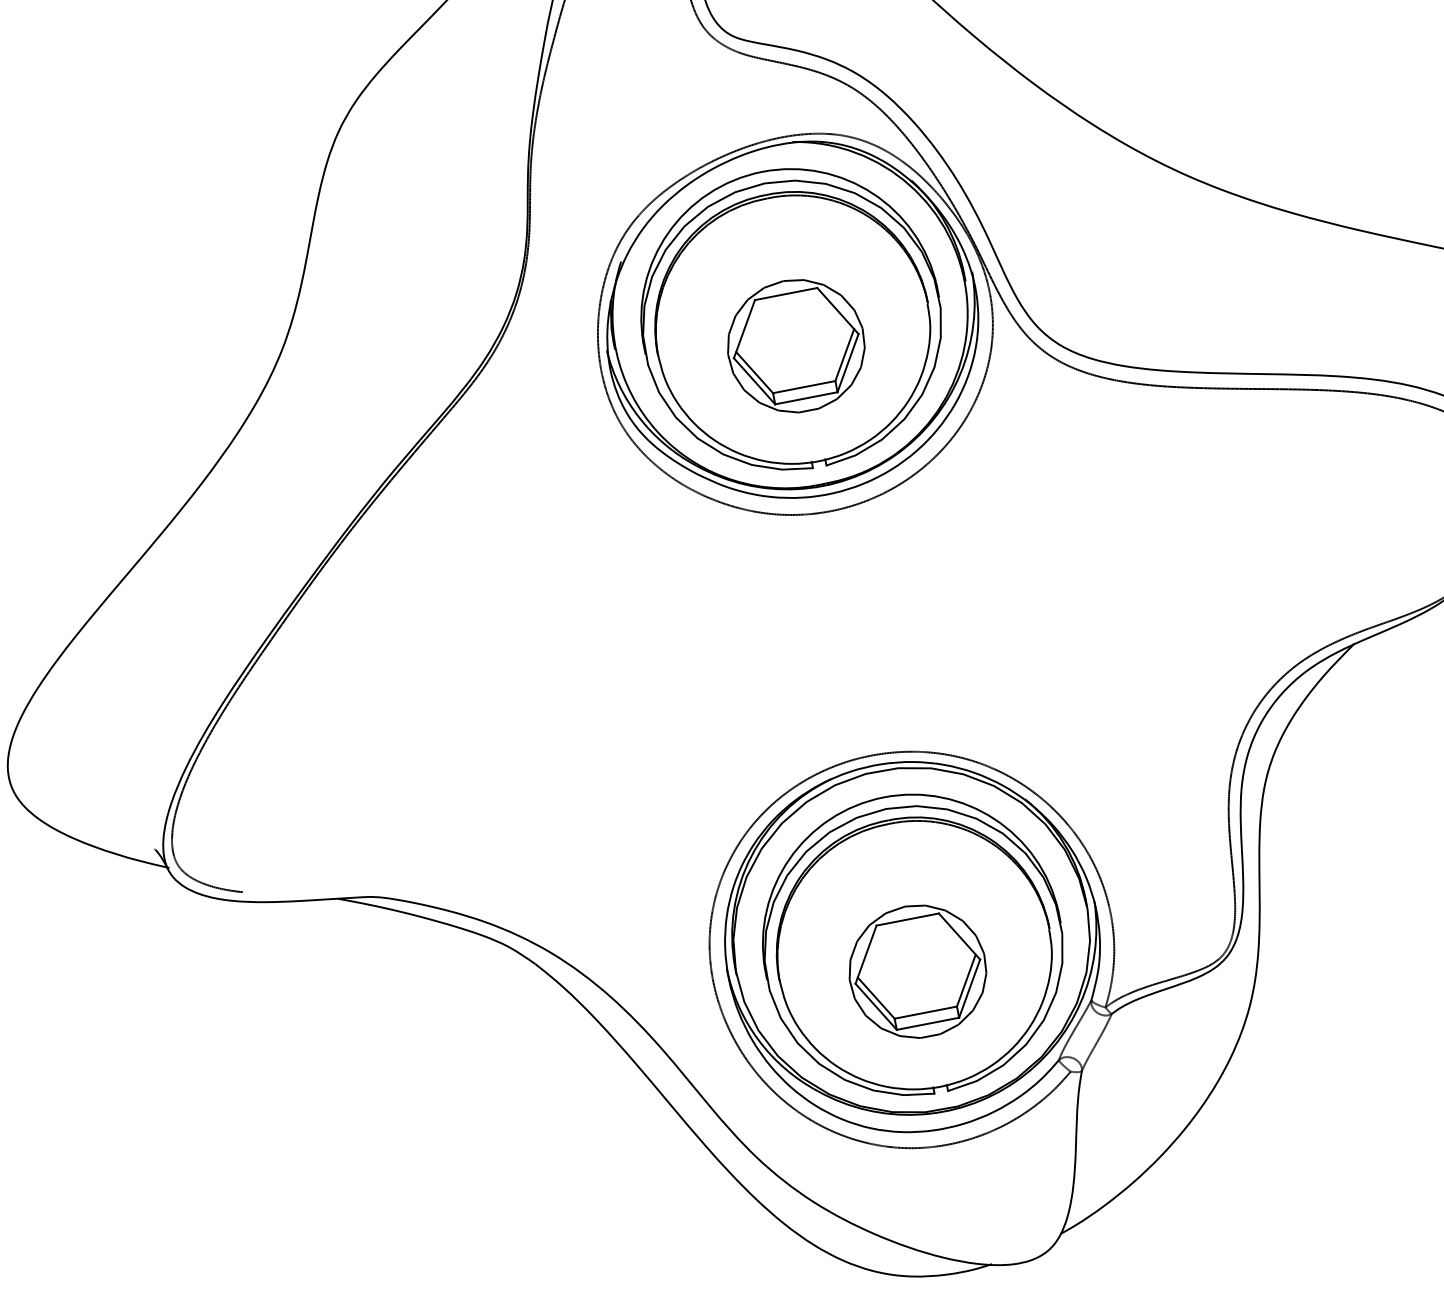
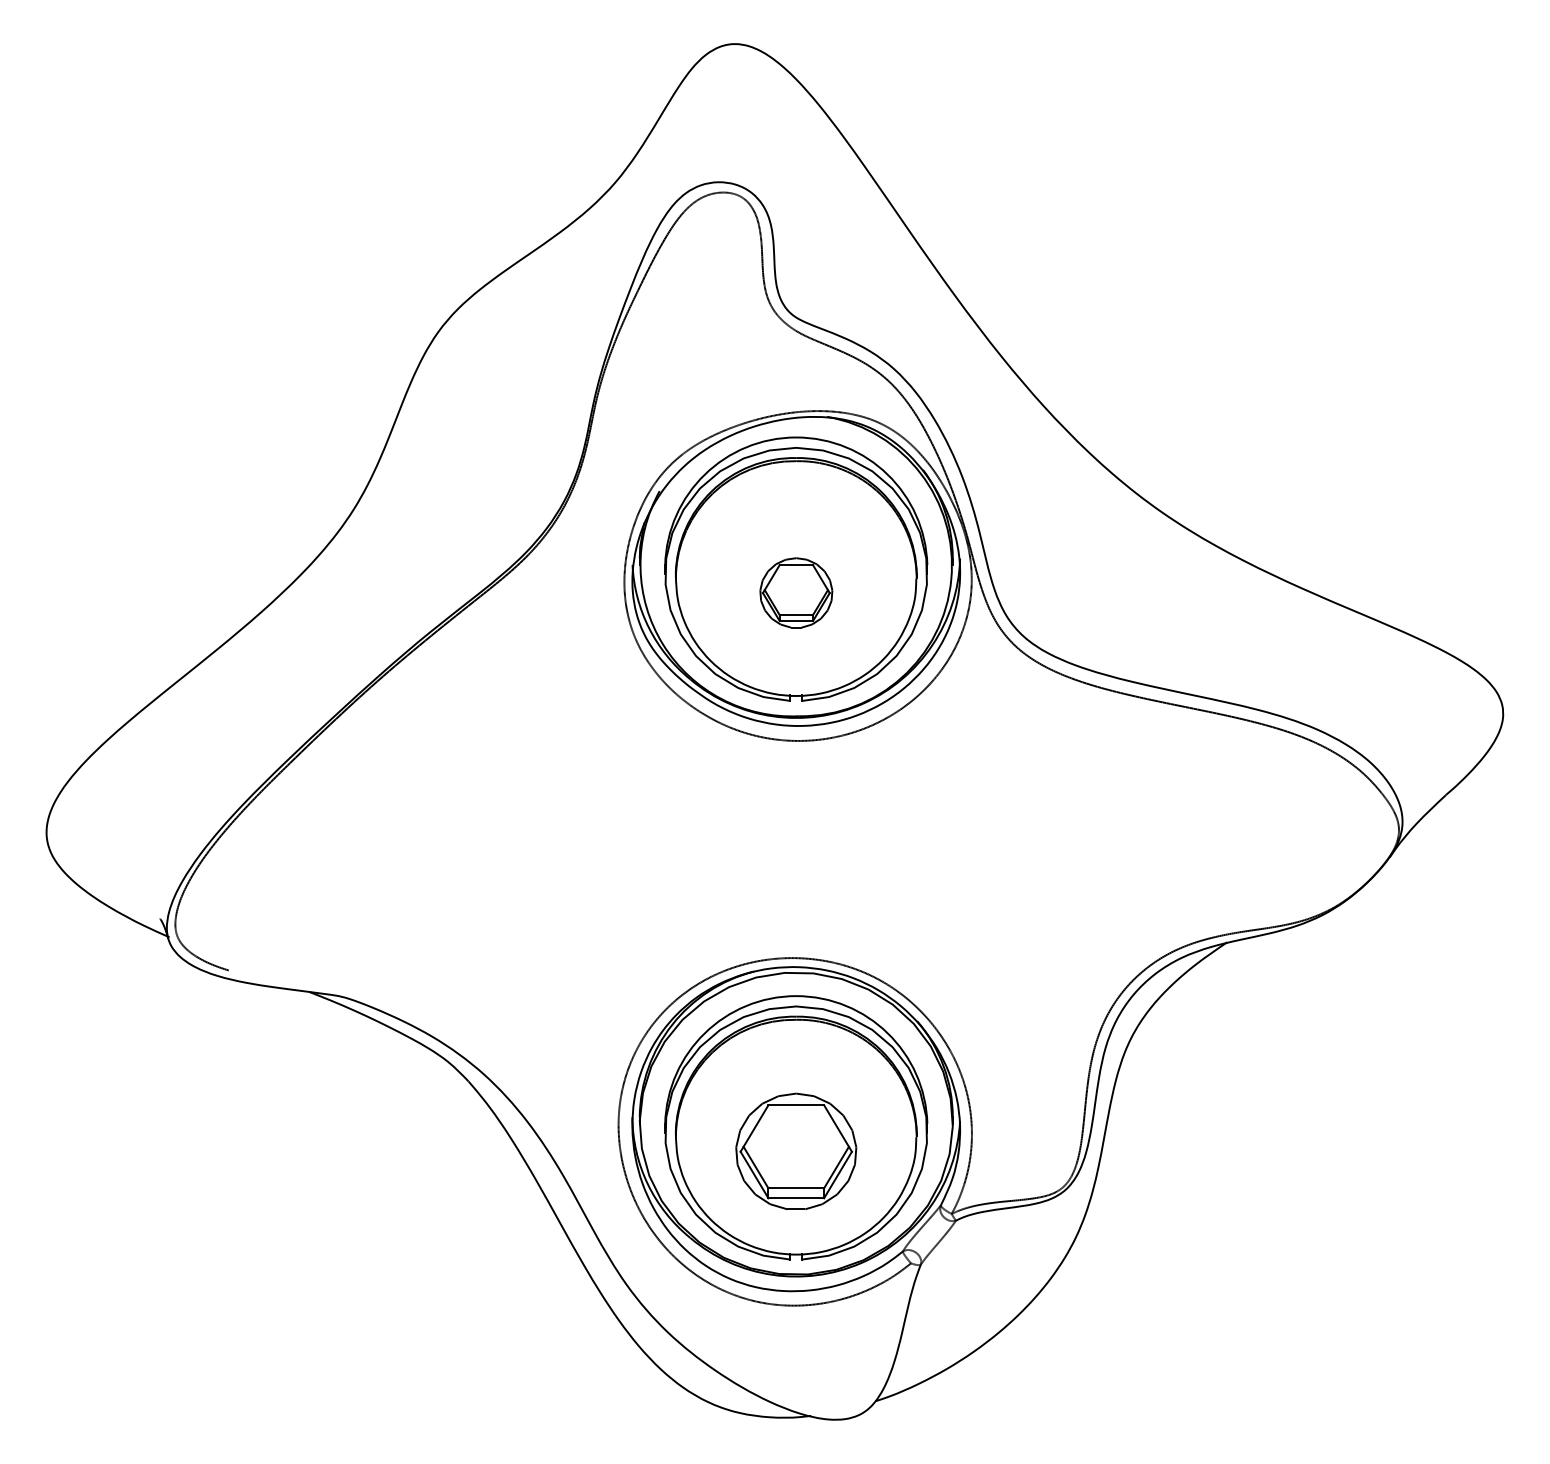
part: (796, 345) -> (796, 592), size x0.6

